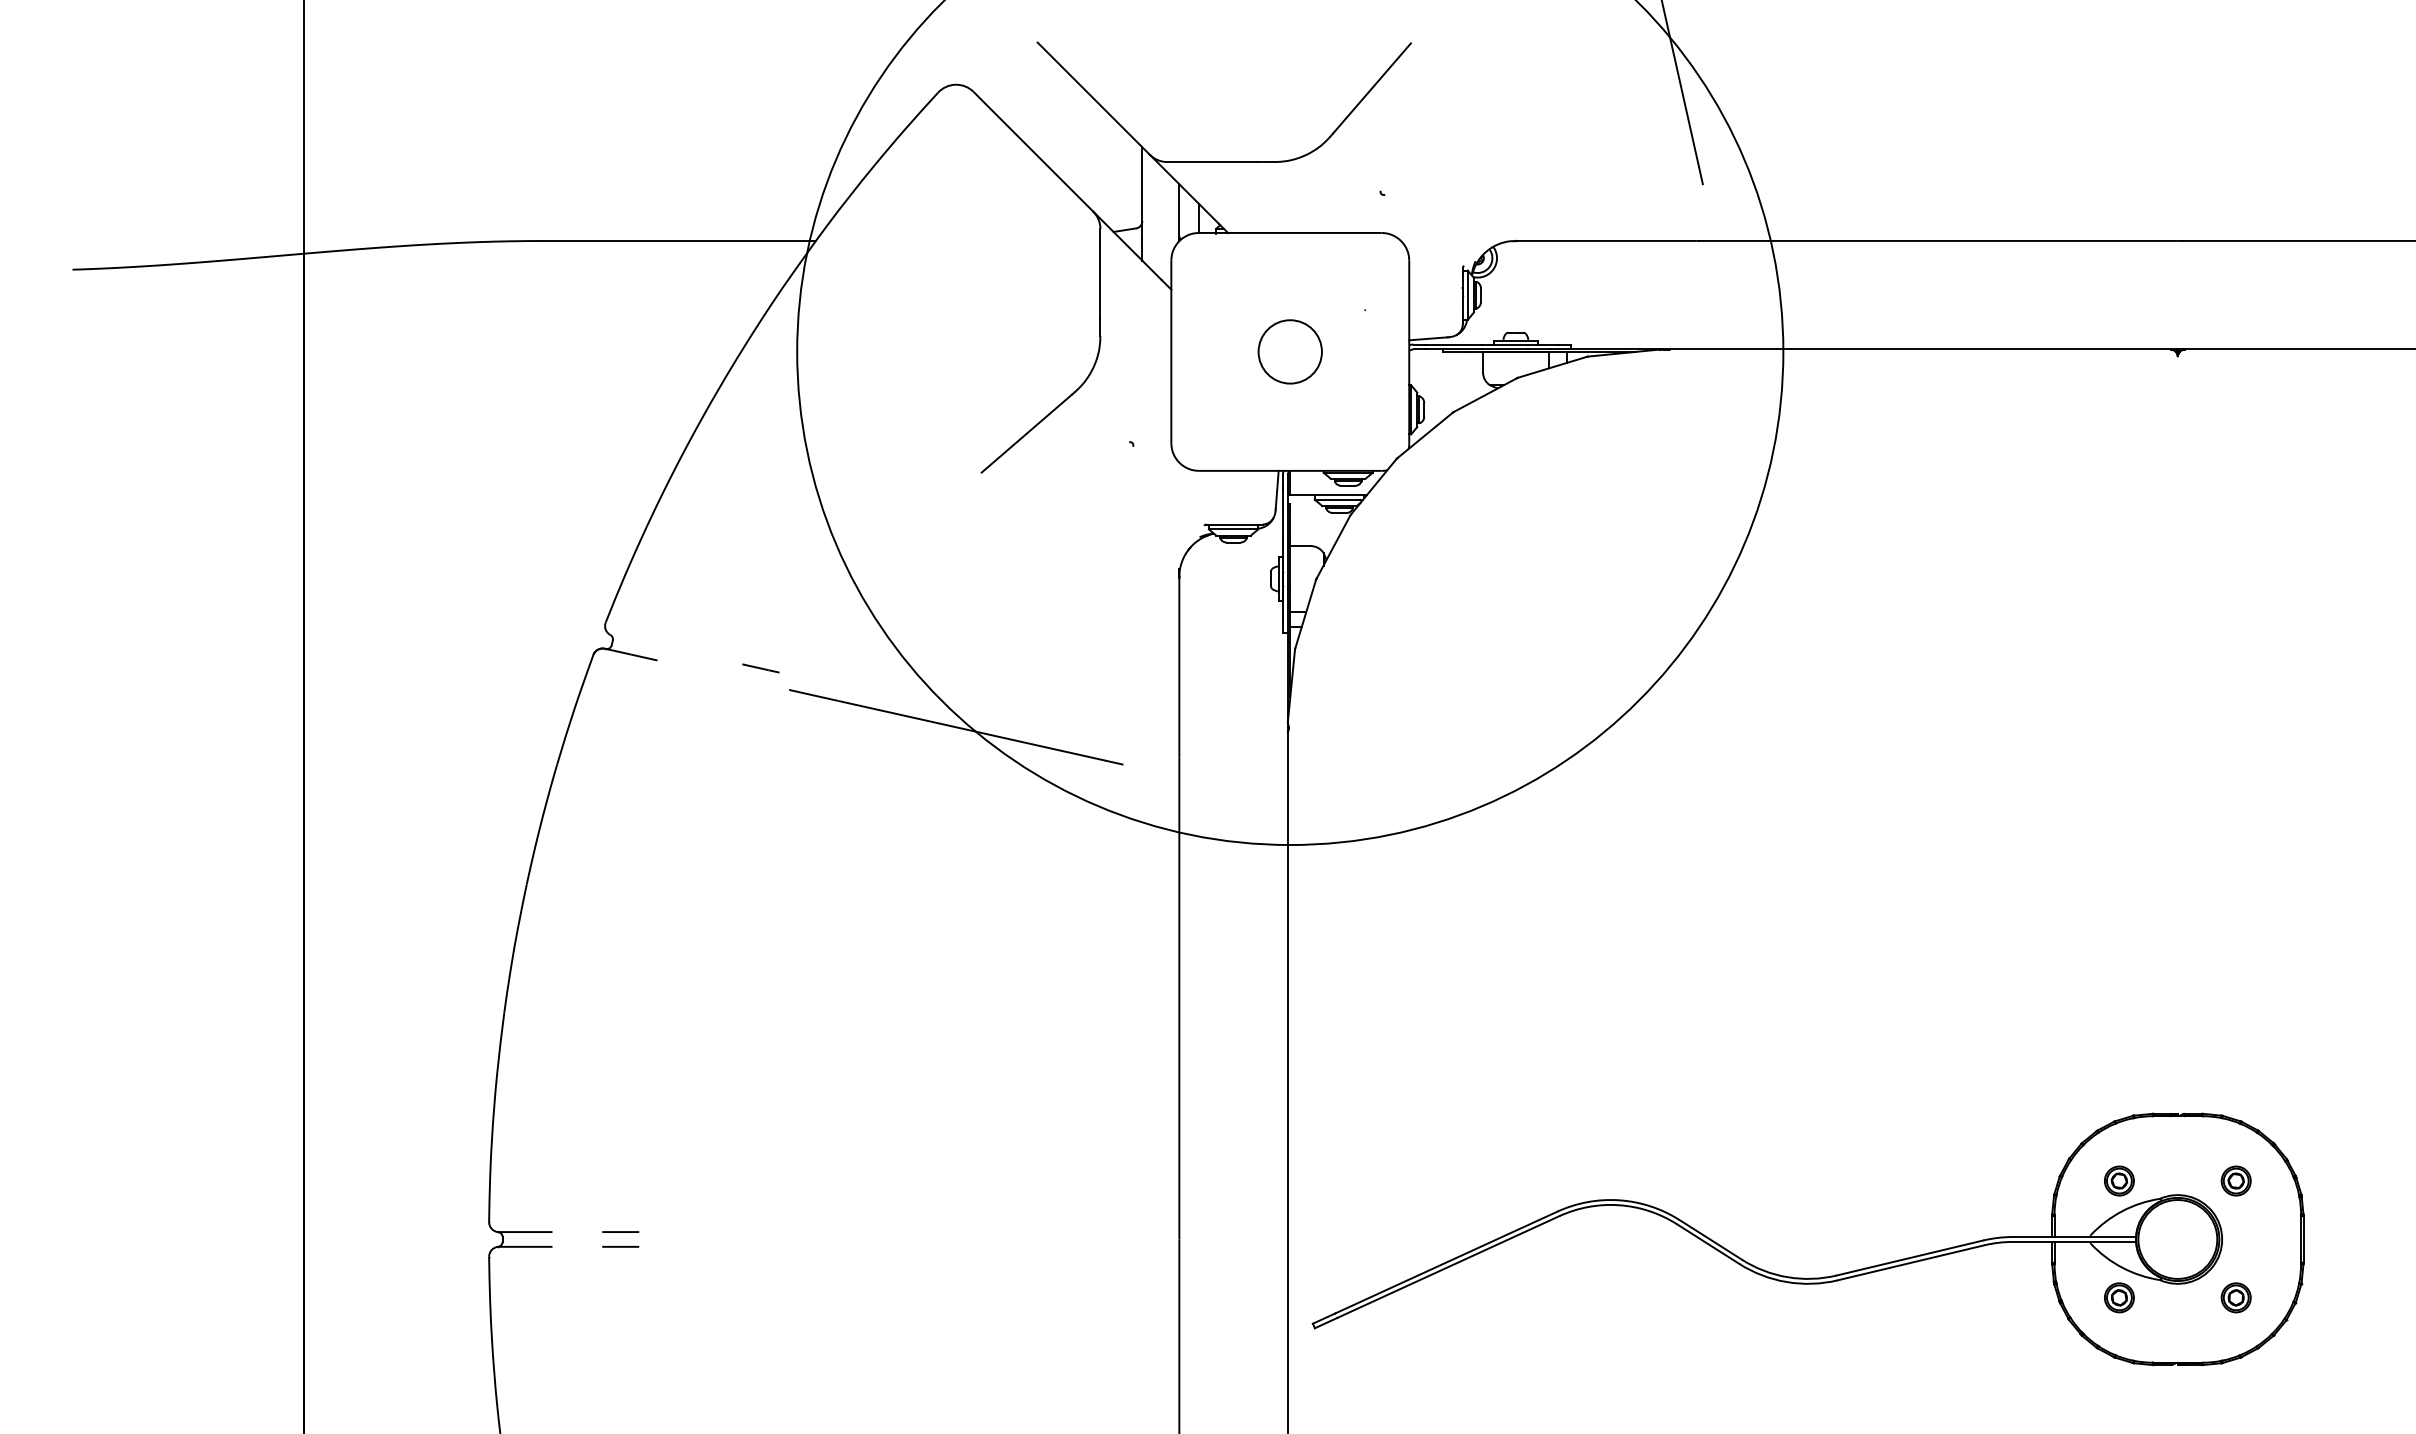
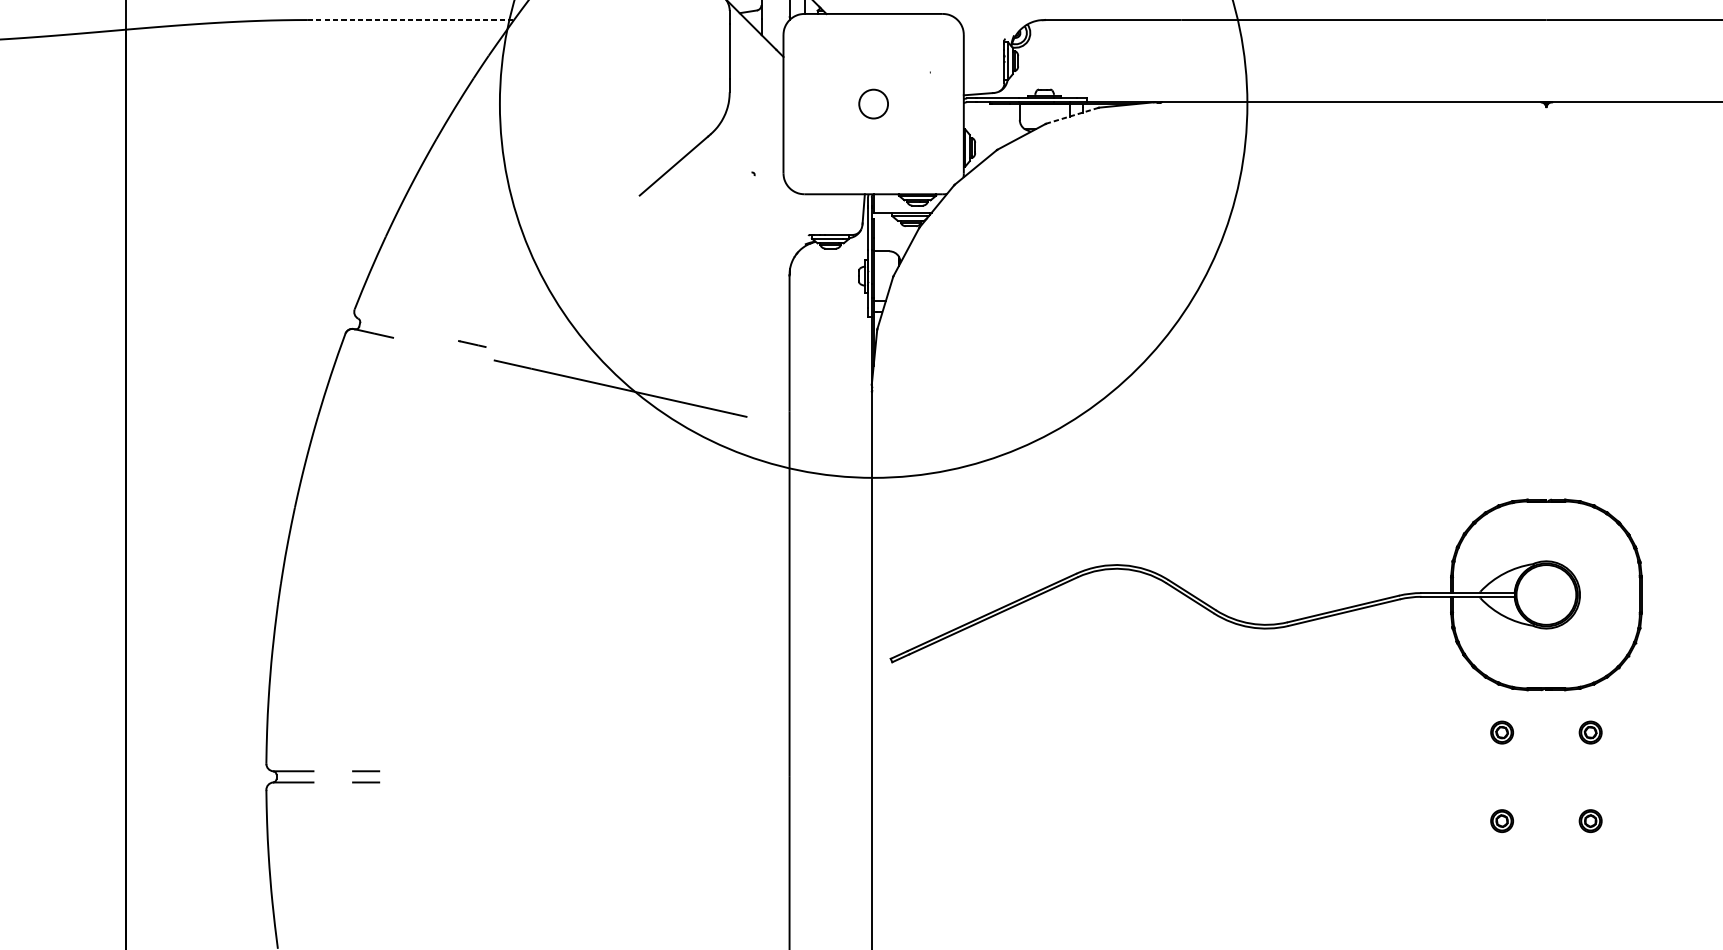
line: (680, 240) -> (411, 19), solid -> dashed
circle: (1289, 351) -> (873, 103), size x0.6
line: (1552, 367) -> (1072, 115), solid -> dashed
part: (1809, 1277) -> (1267, 623), moved

